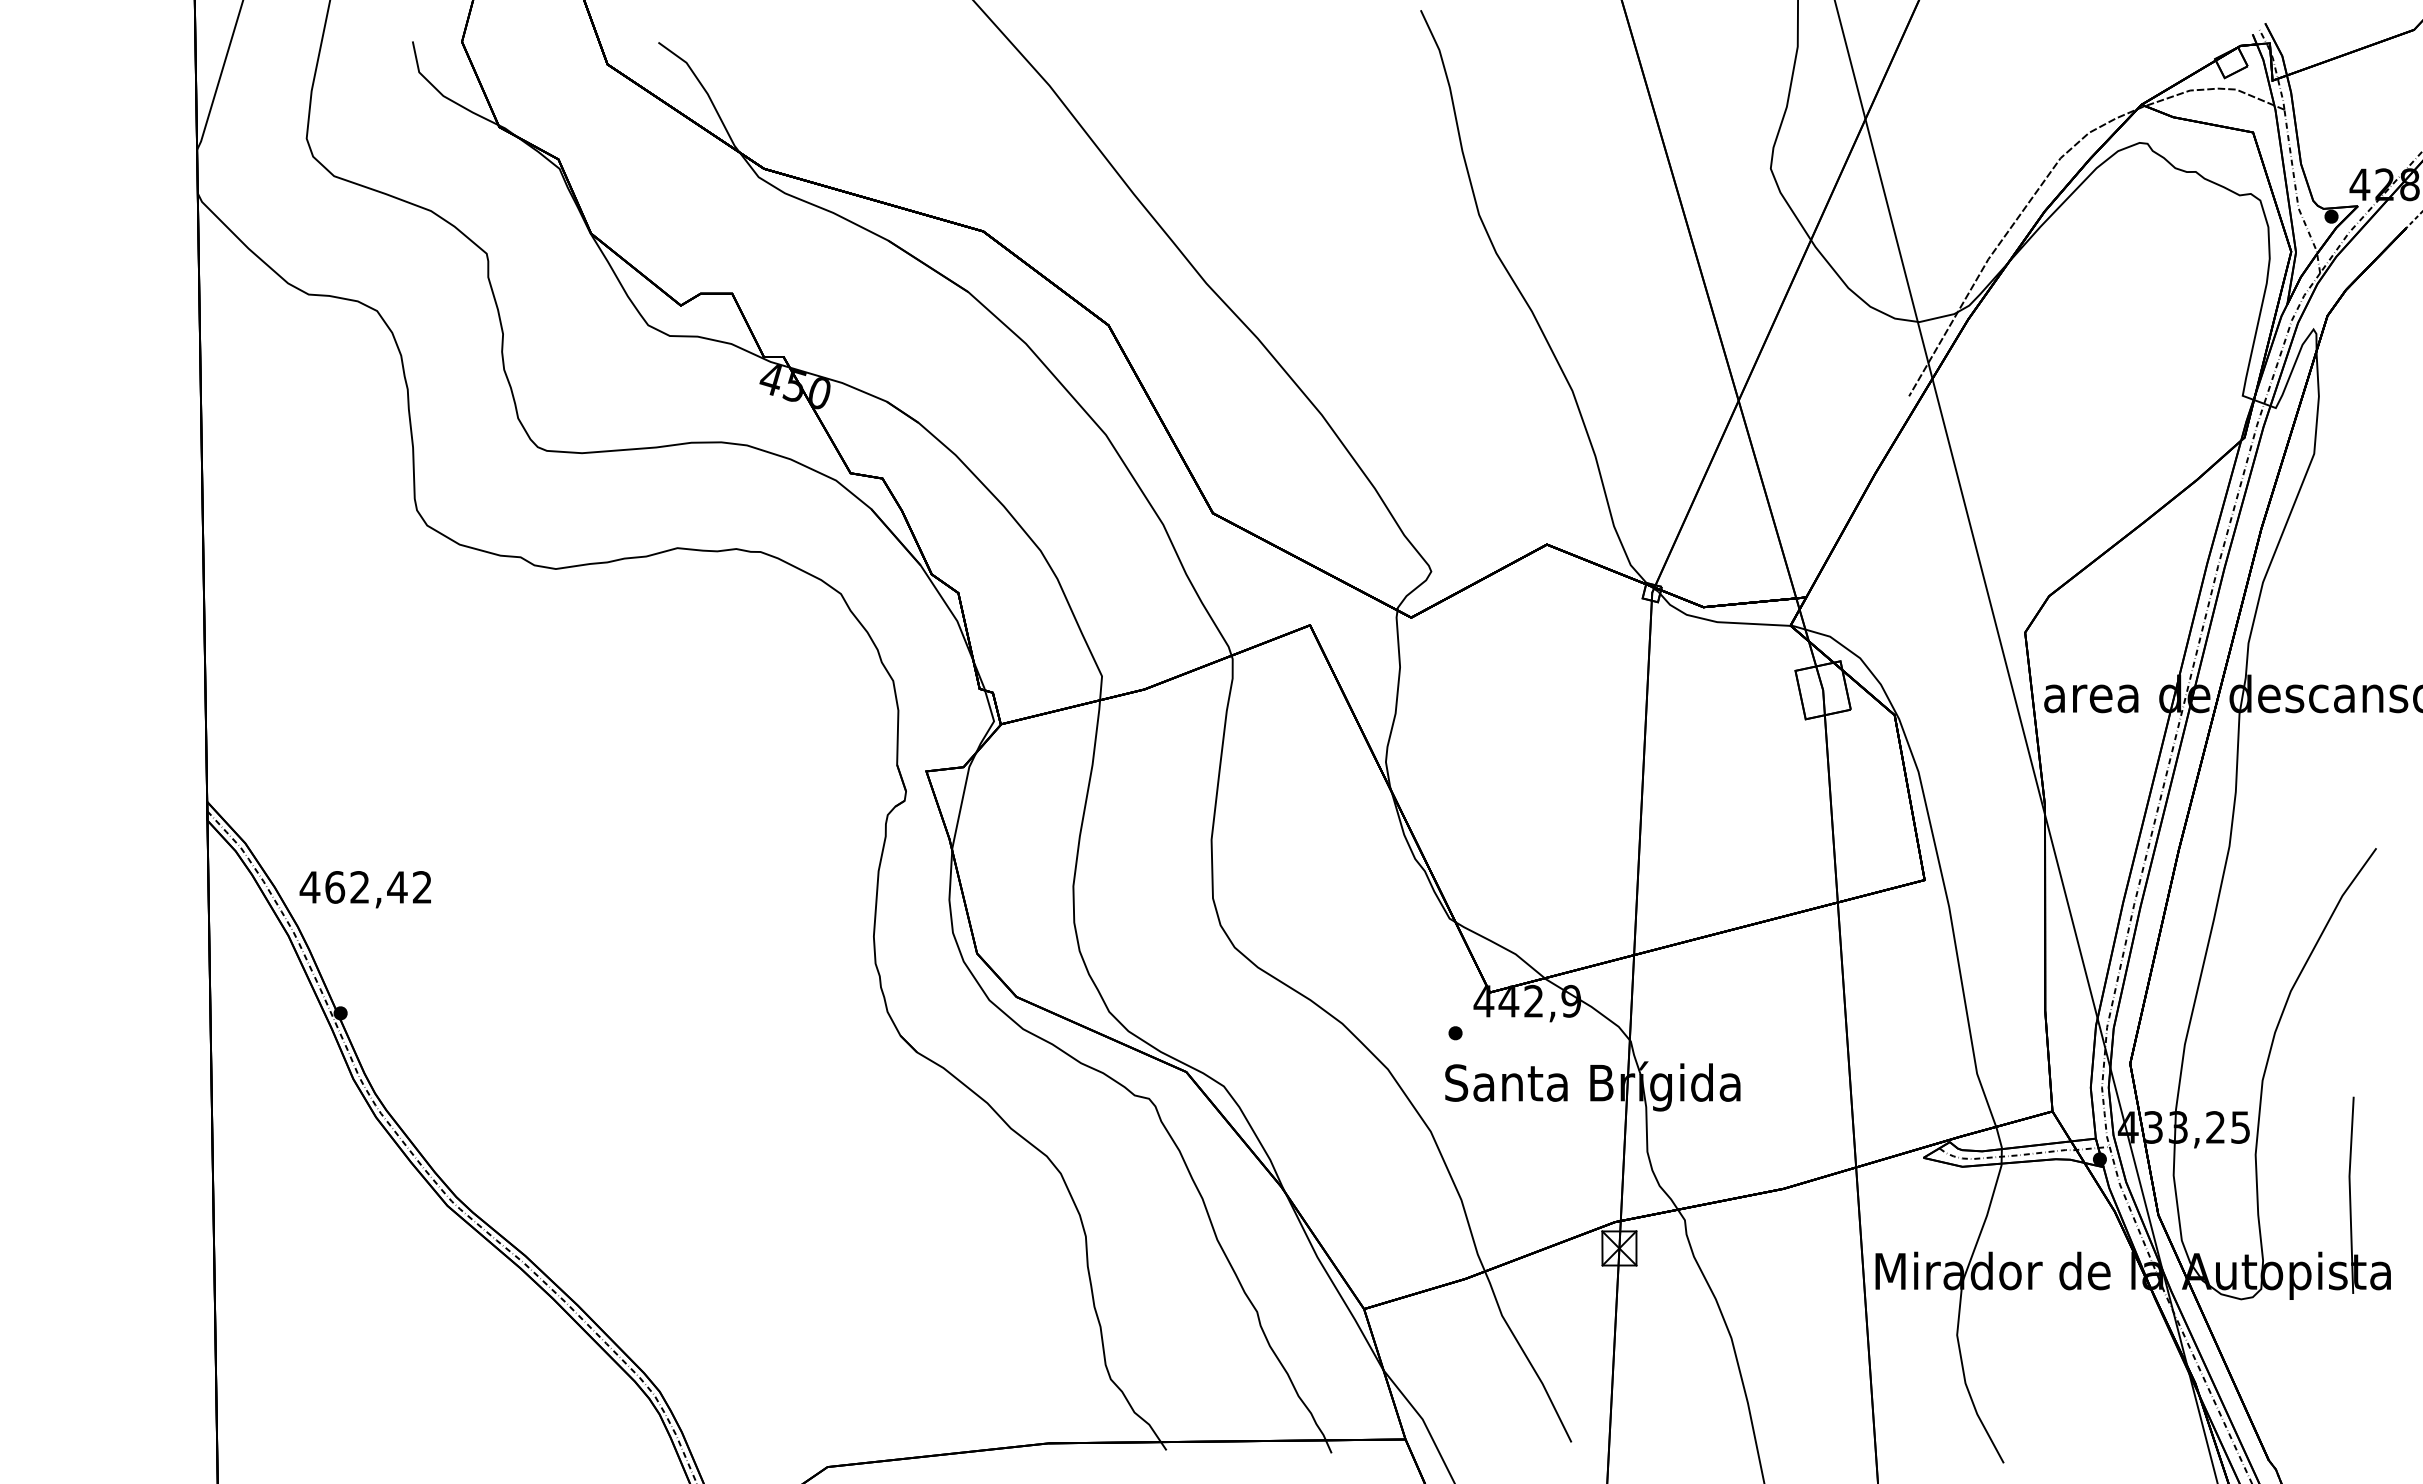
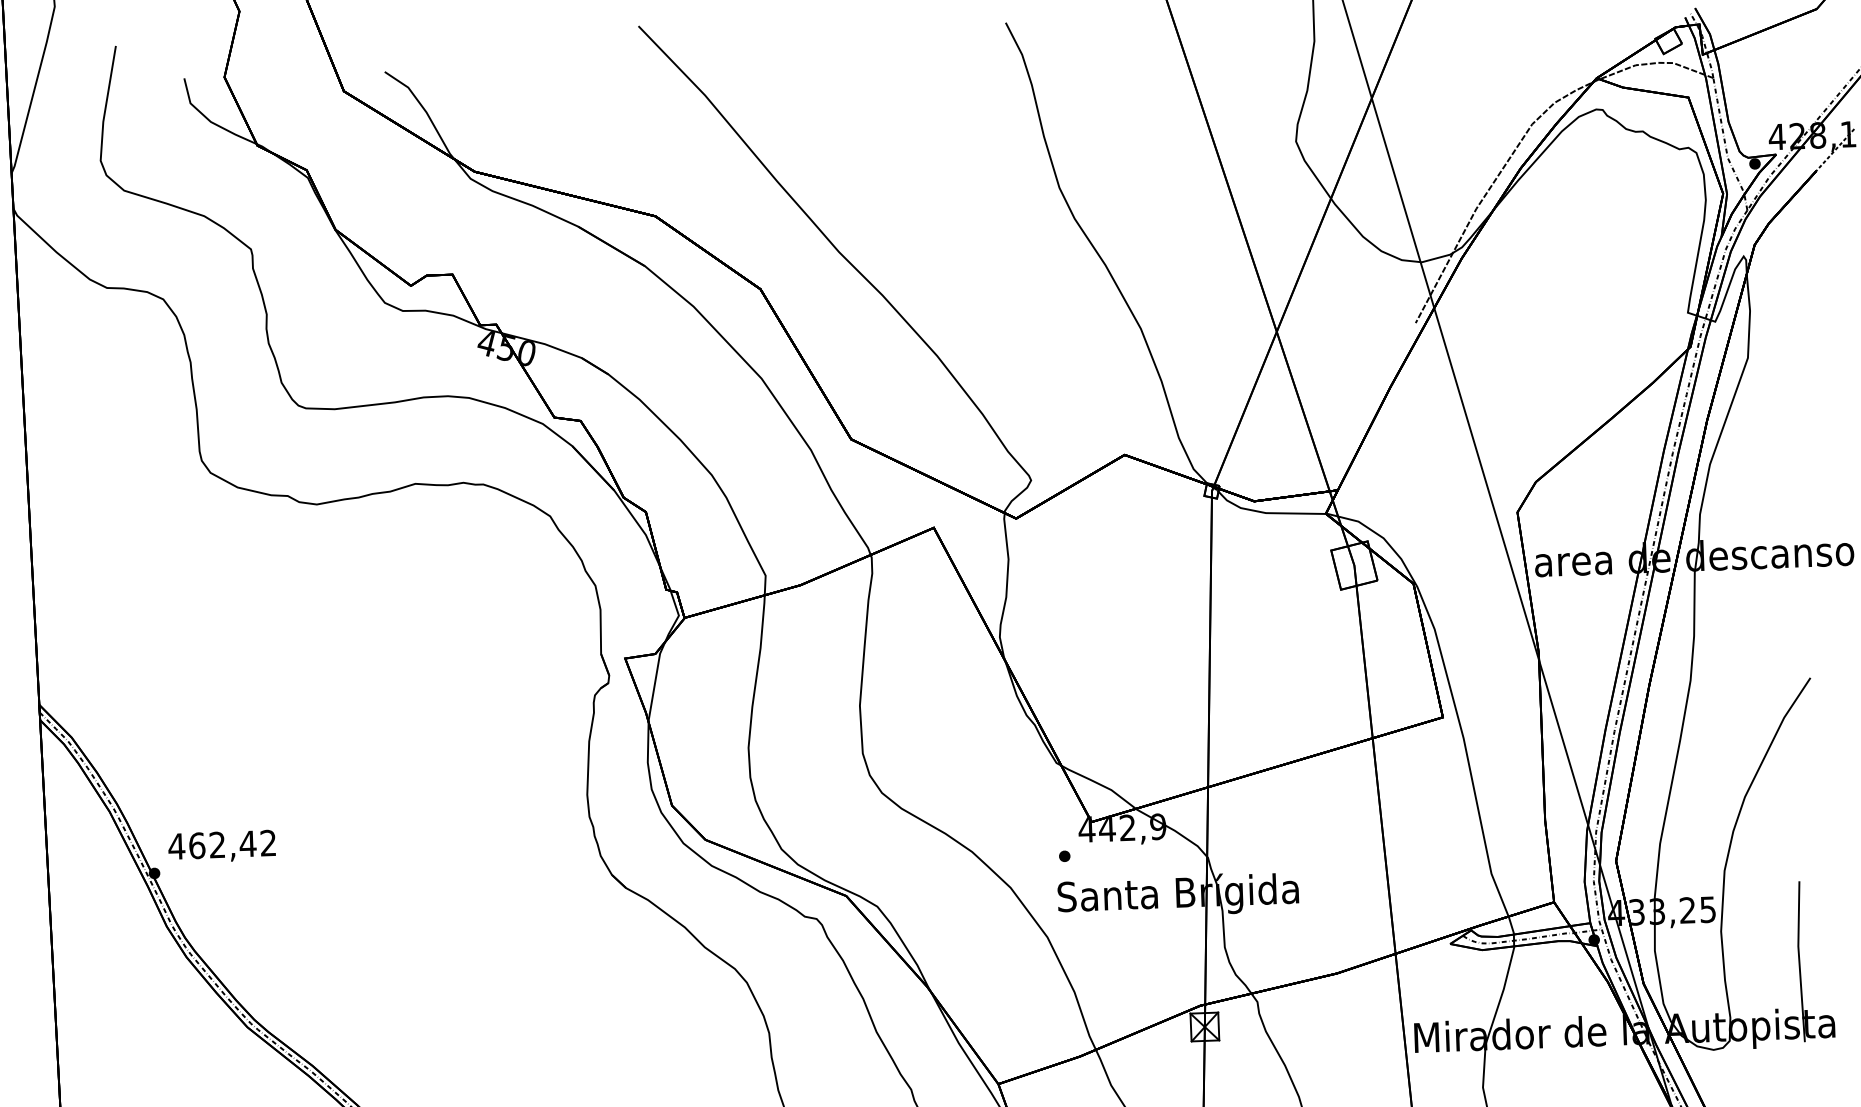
text: (364, 889) -> (221, 846), moved

